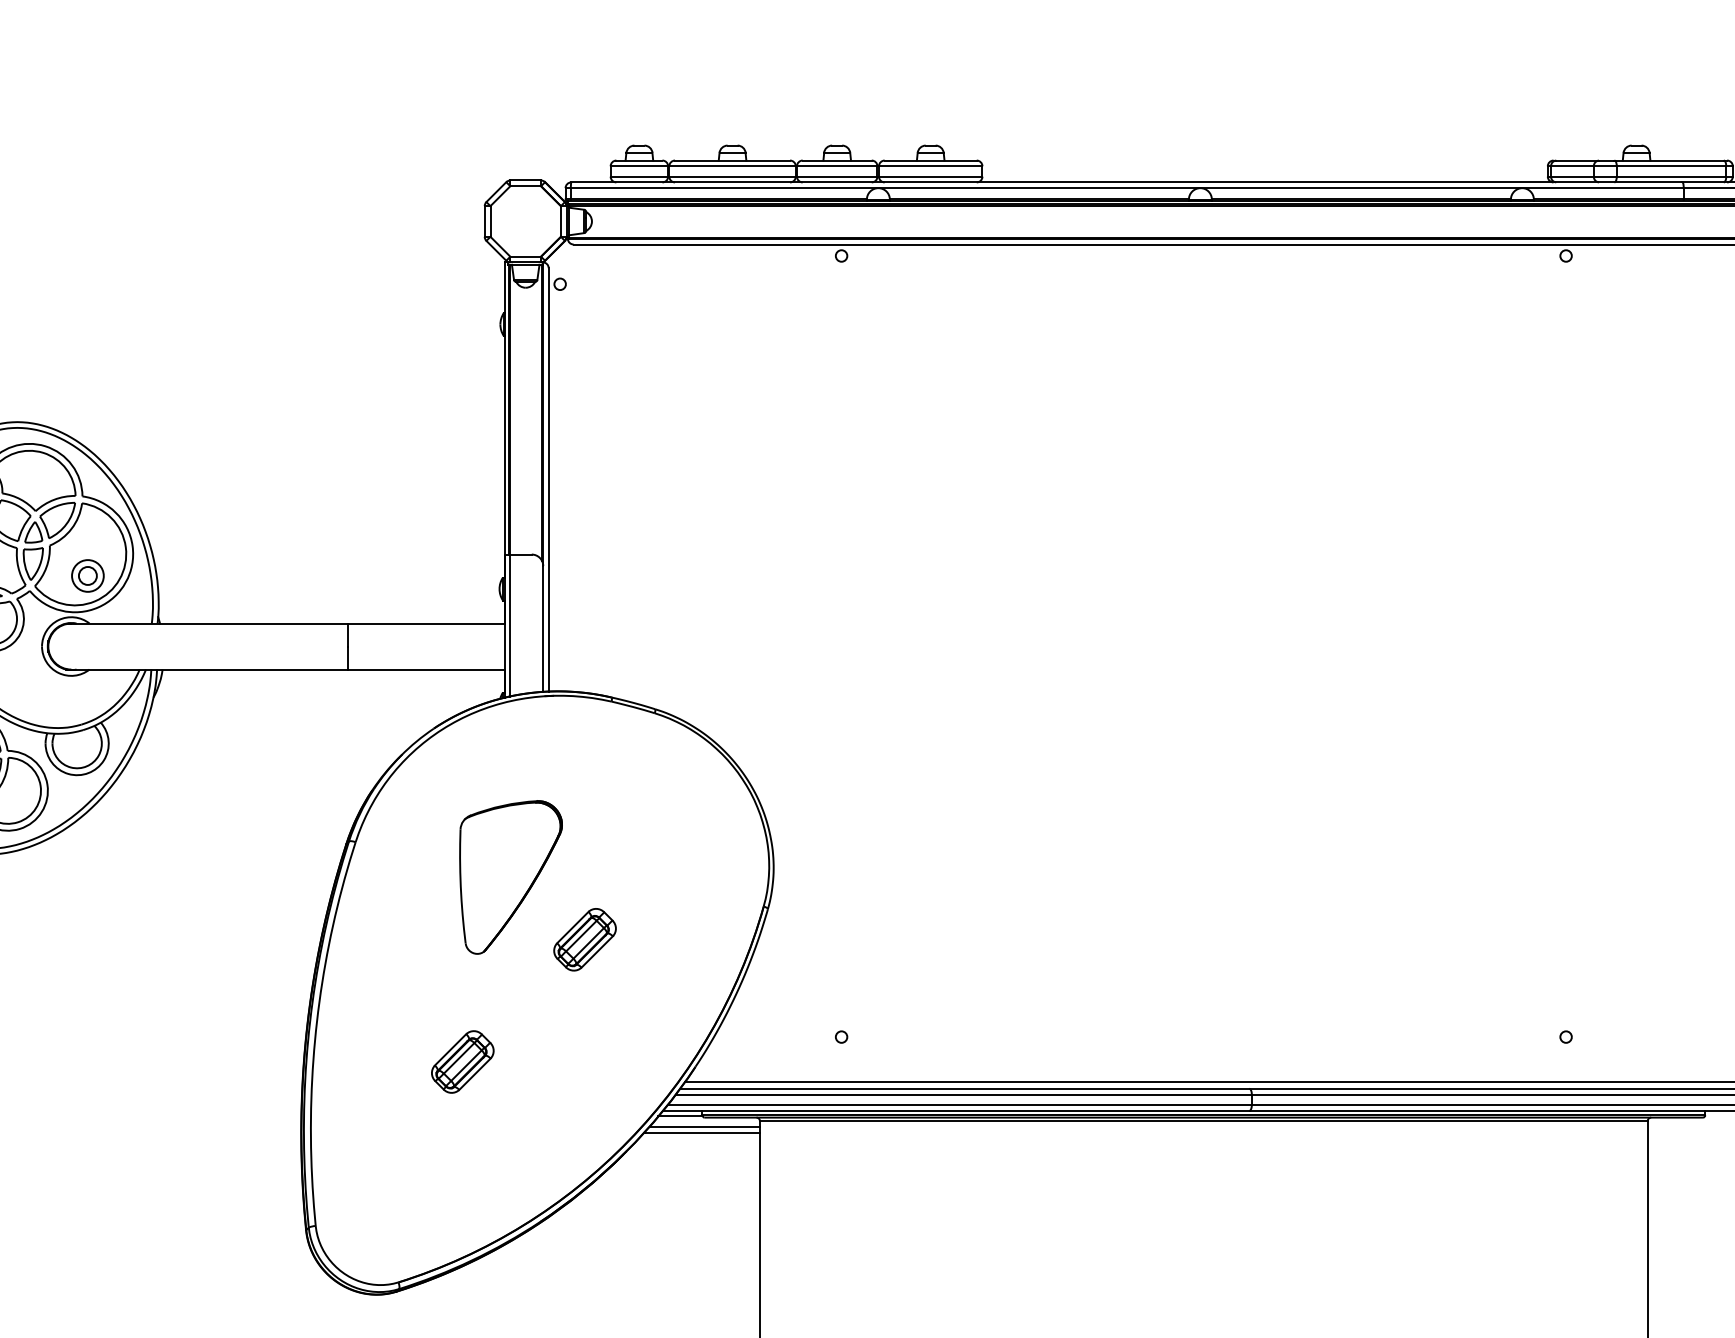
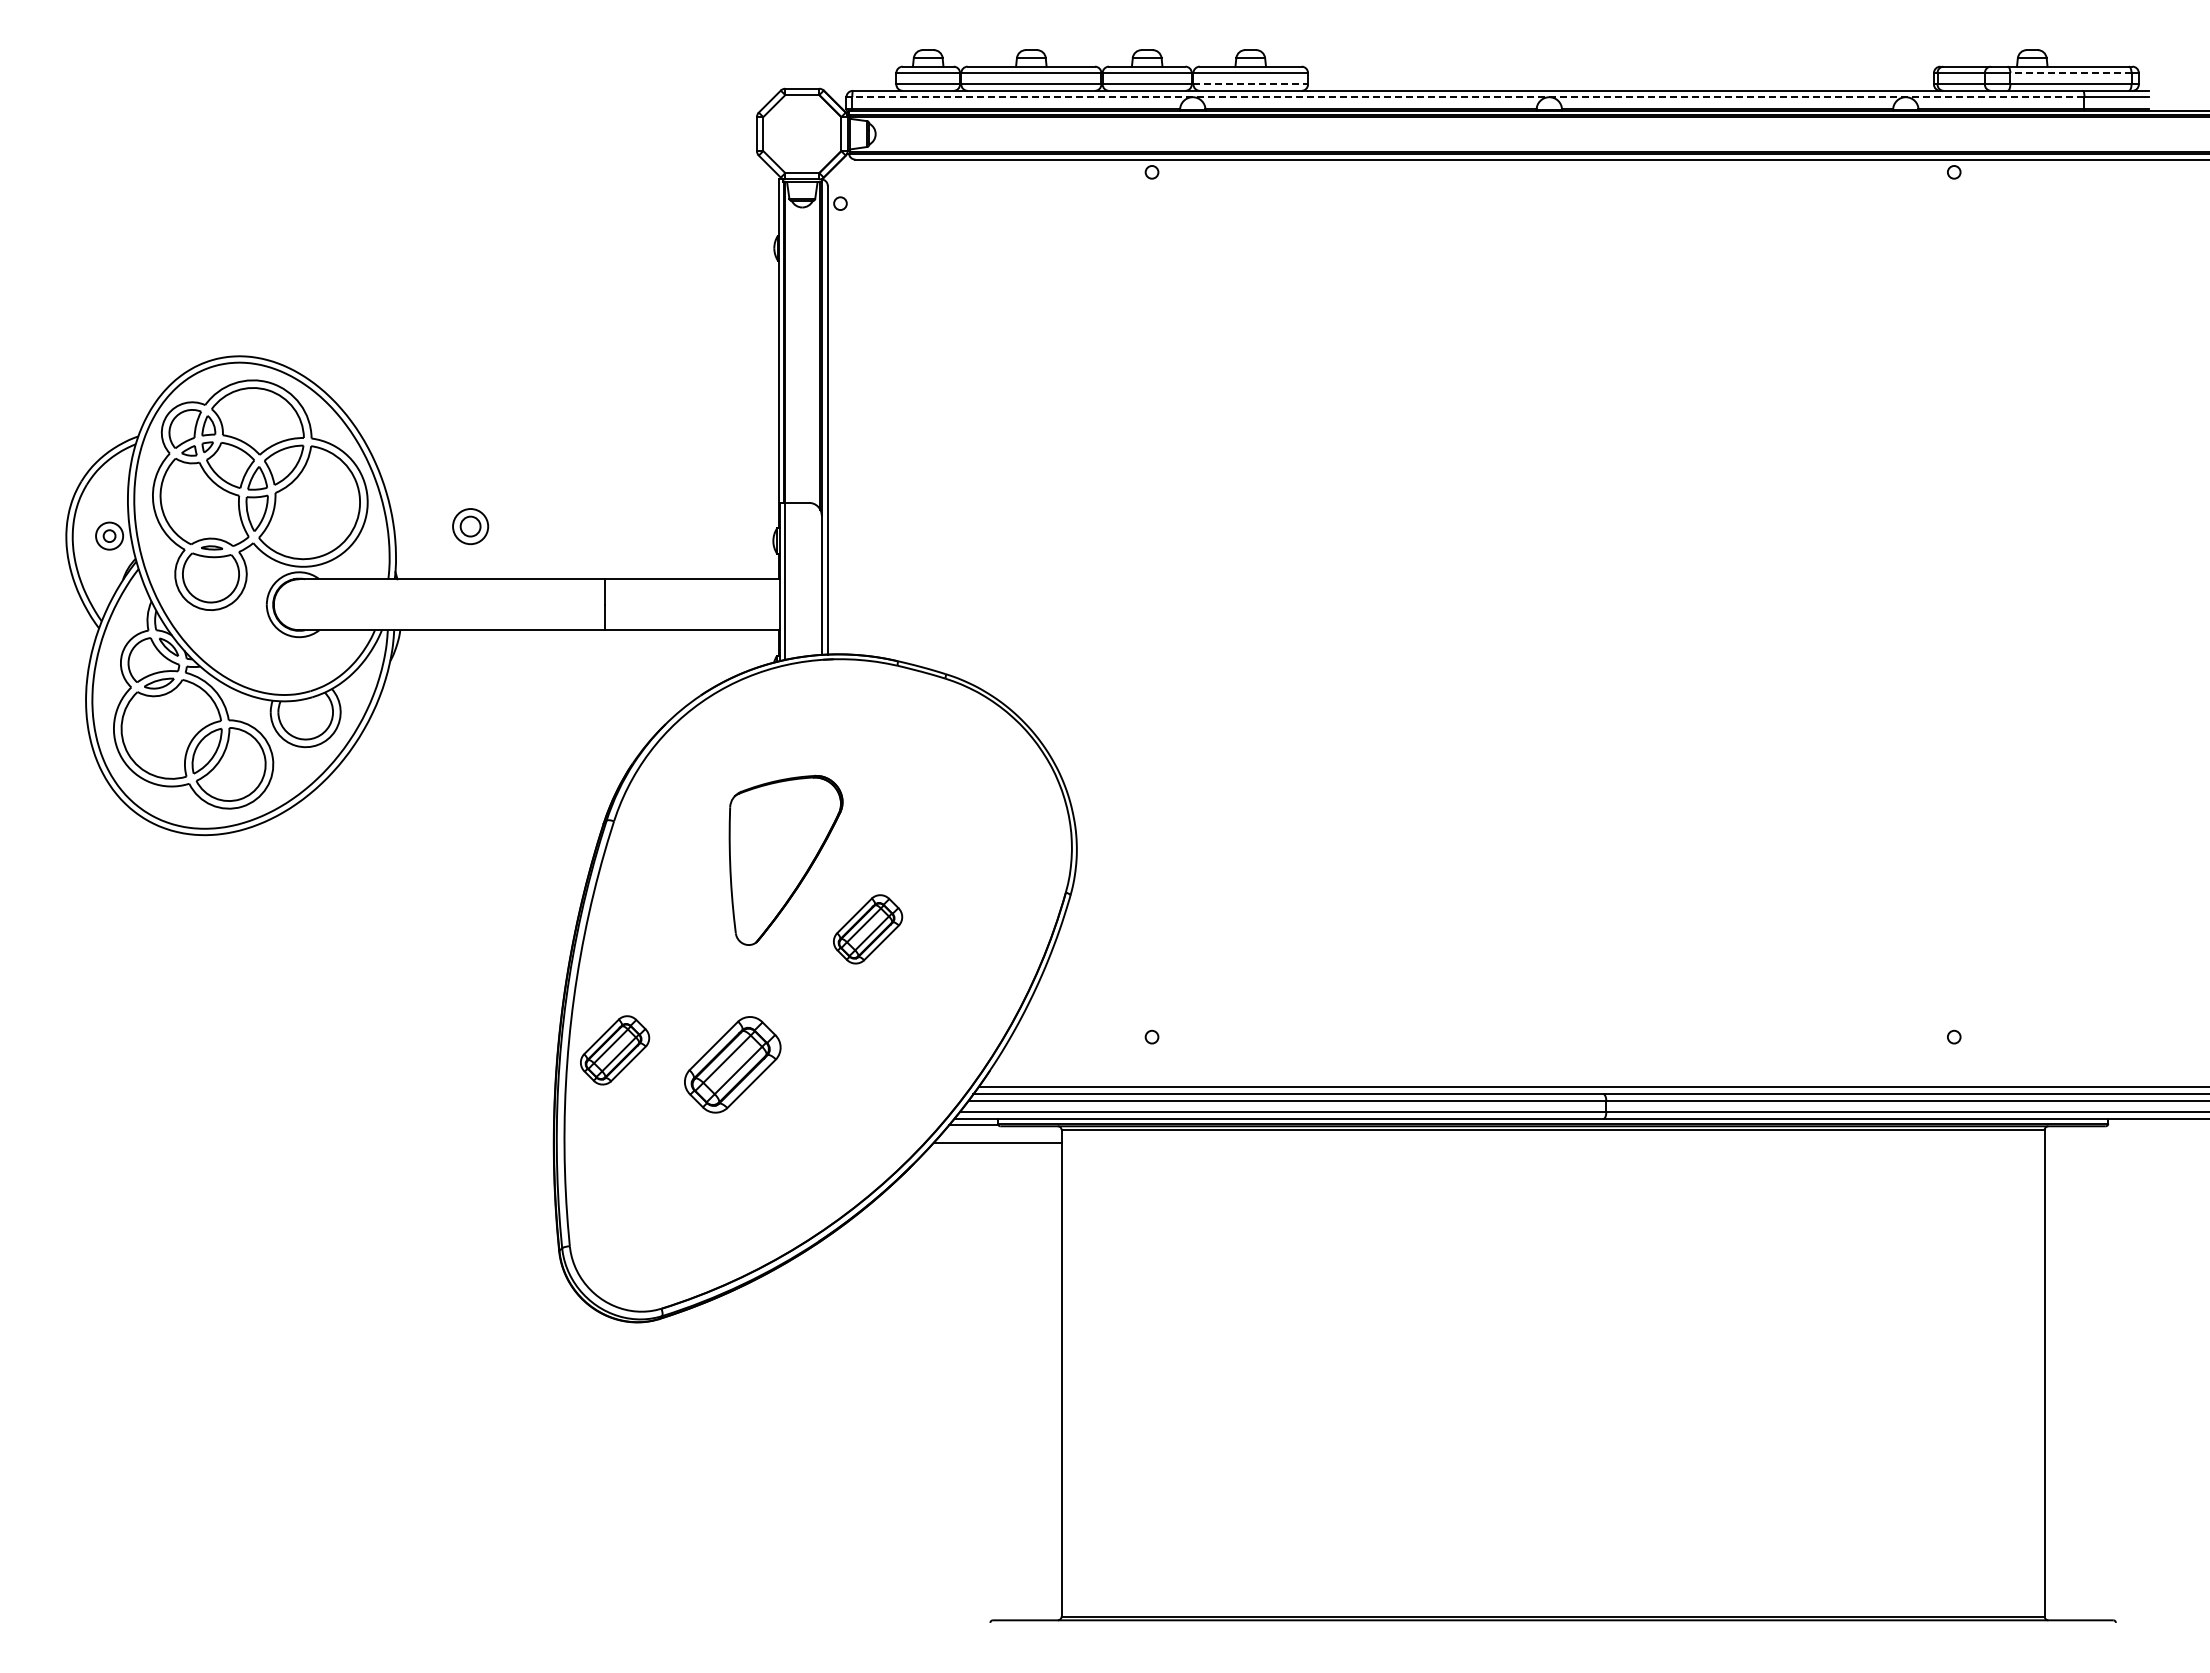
line: (1671, 166) -> (2070, 73), solid -> dashed
line: (931, 176) -> (1251, 84), solid -> dashed
line: (1126, 188) -> (1467, 97), solid -> dashed
part: (87, 575) -> (470, 526), moved
part: (356, 1049) -> (615, 1050), added
part: (462, 1061) -> (732, 1064), size x1.4
line: (704, 1126) -> (1000, 1136), removed

